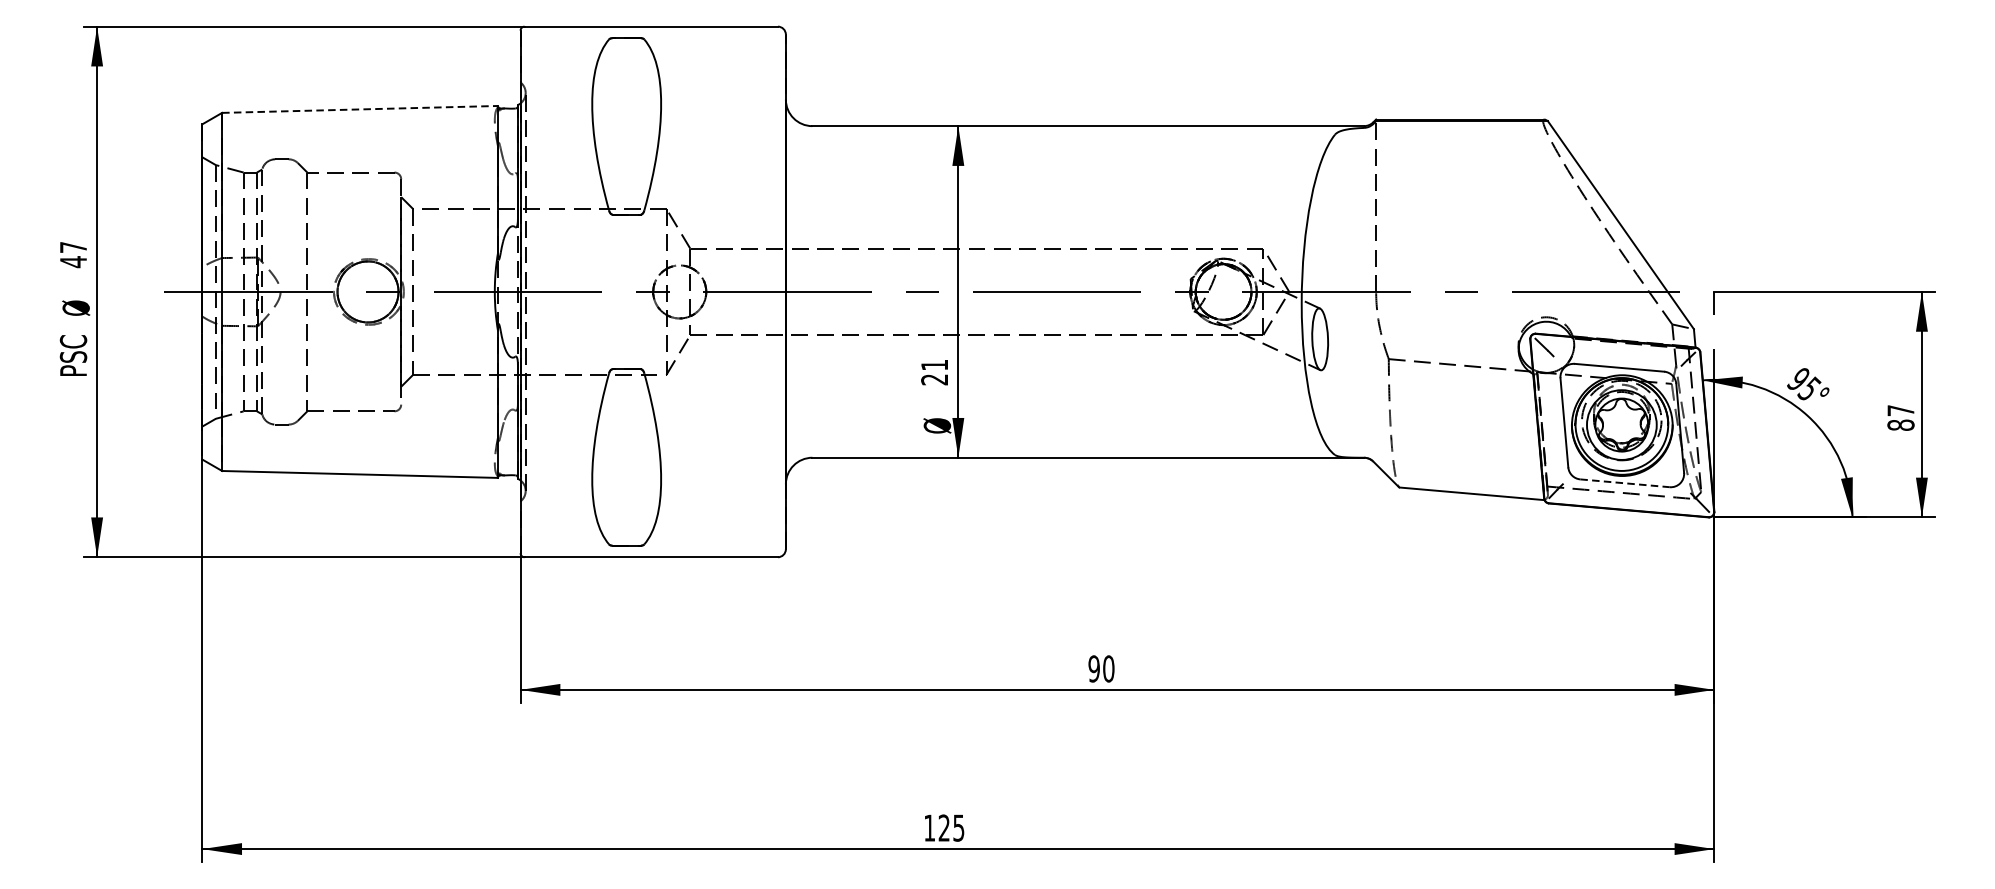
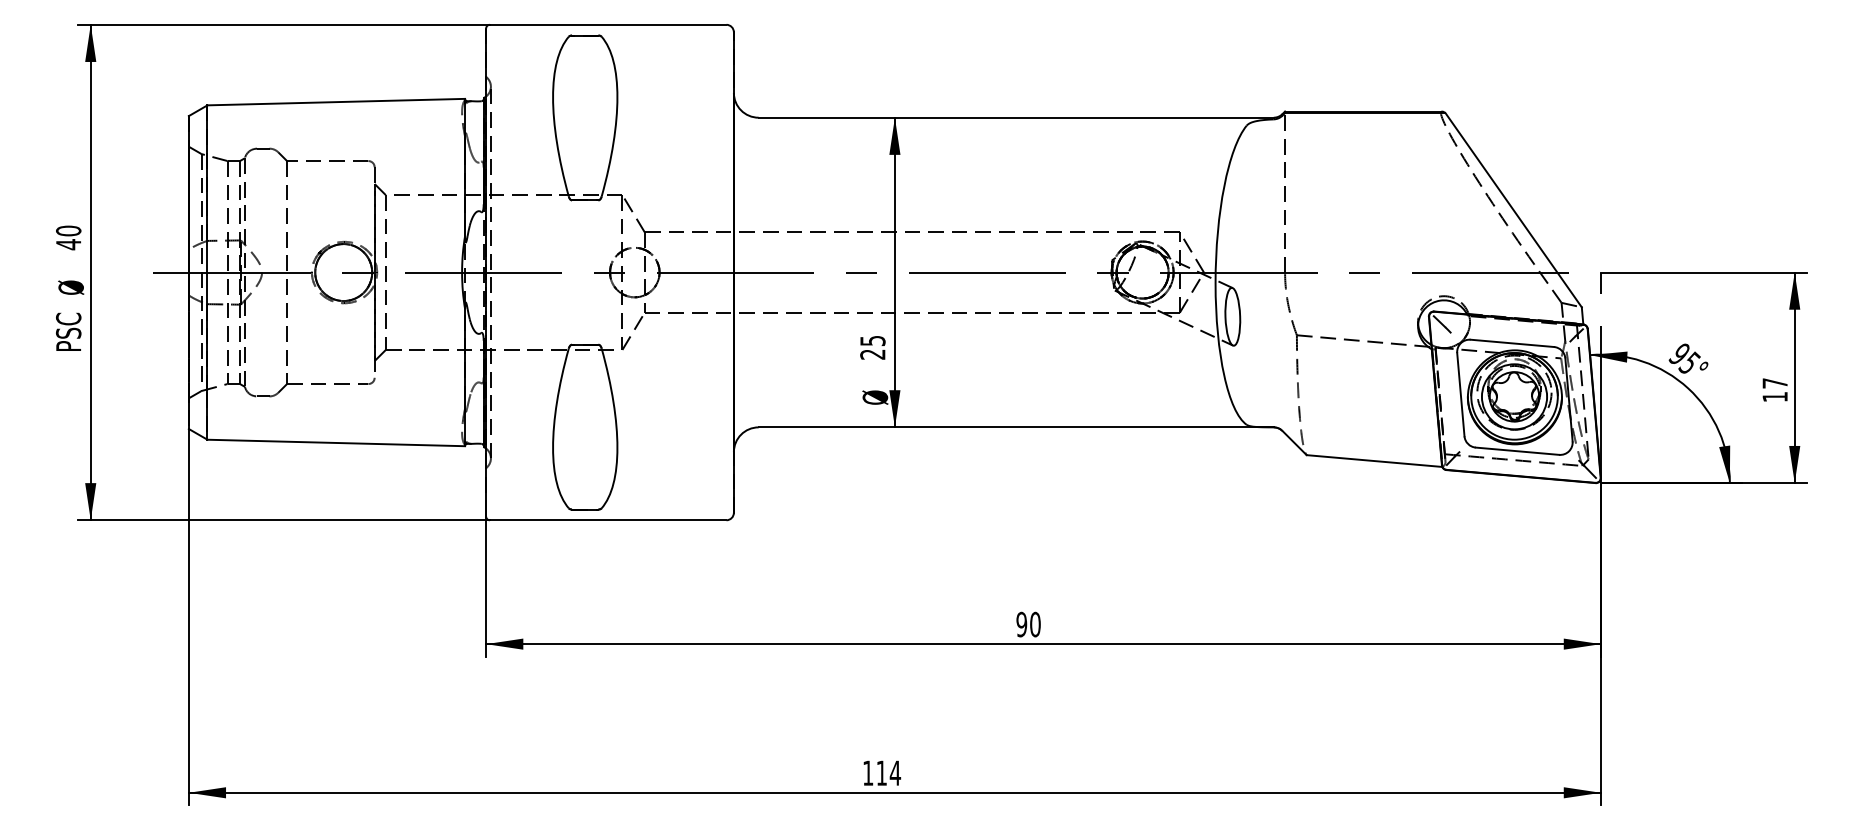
line: (360, 109) -> (336, 102), dashed -> solid
text: (73, 246) -> (68, 230), 47 -> 40
text: (934, 365) -> (872, 341), 21 -> 25
text: (1900, 424) -> (1774, 396), 87 -> 17
line: (1625, 483) -> (1517, 451), dashed -> solid
text: (951, 827) -> (888, 772), 125 -> 114

